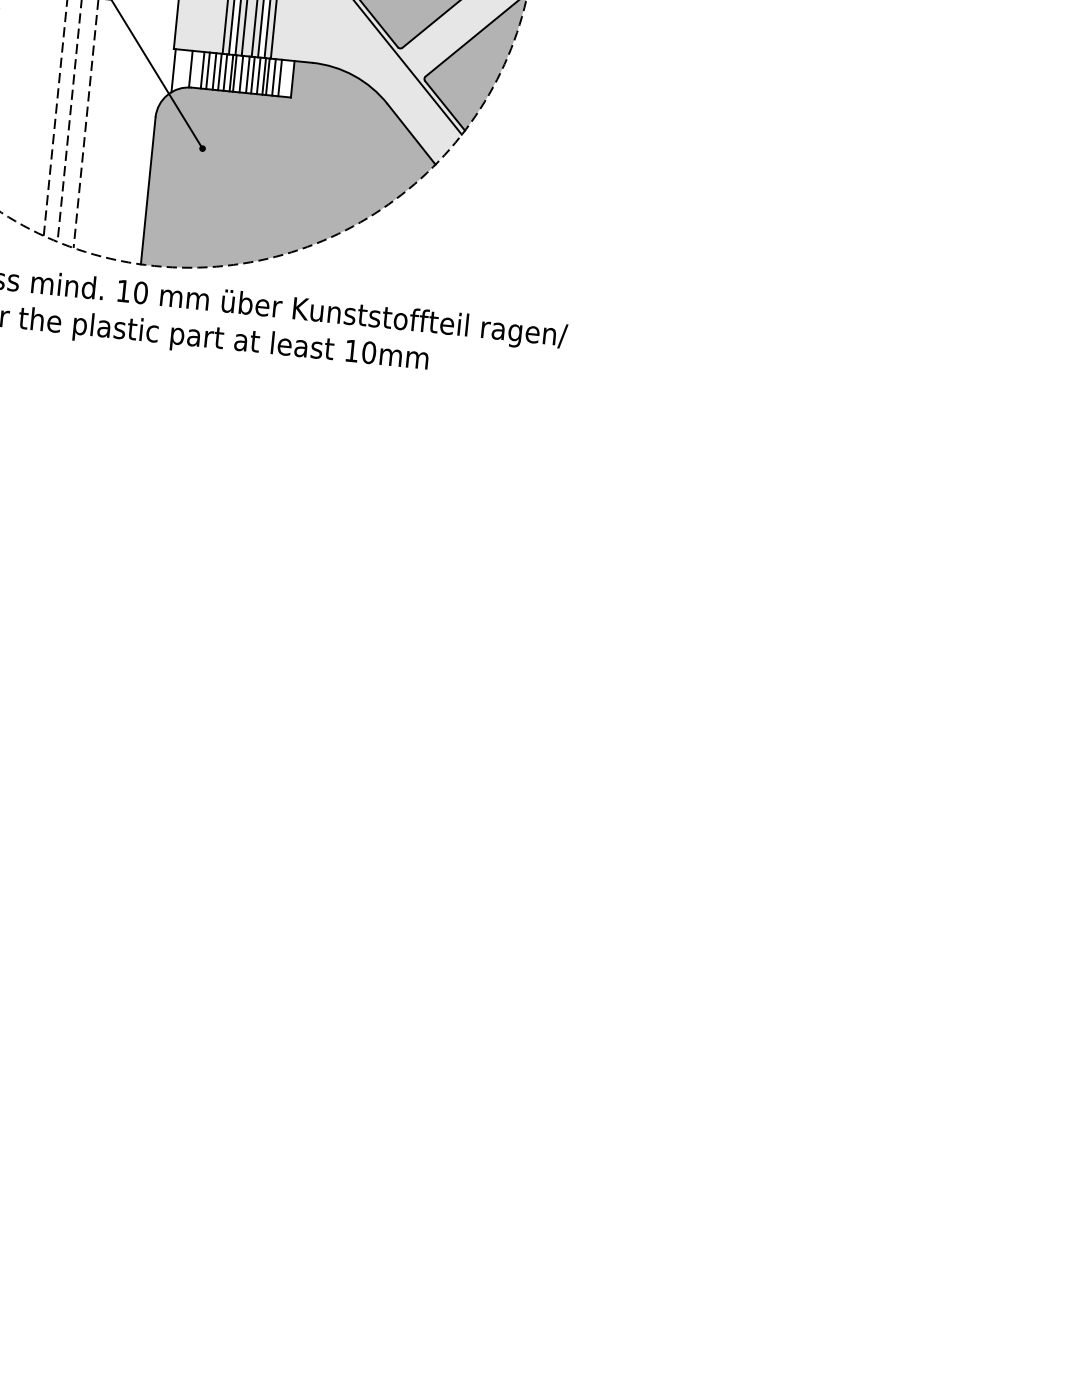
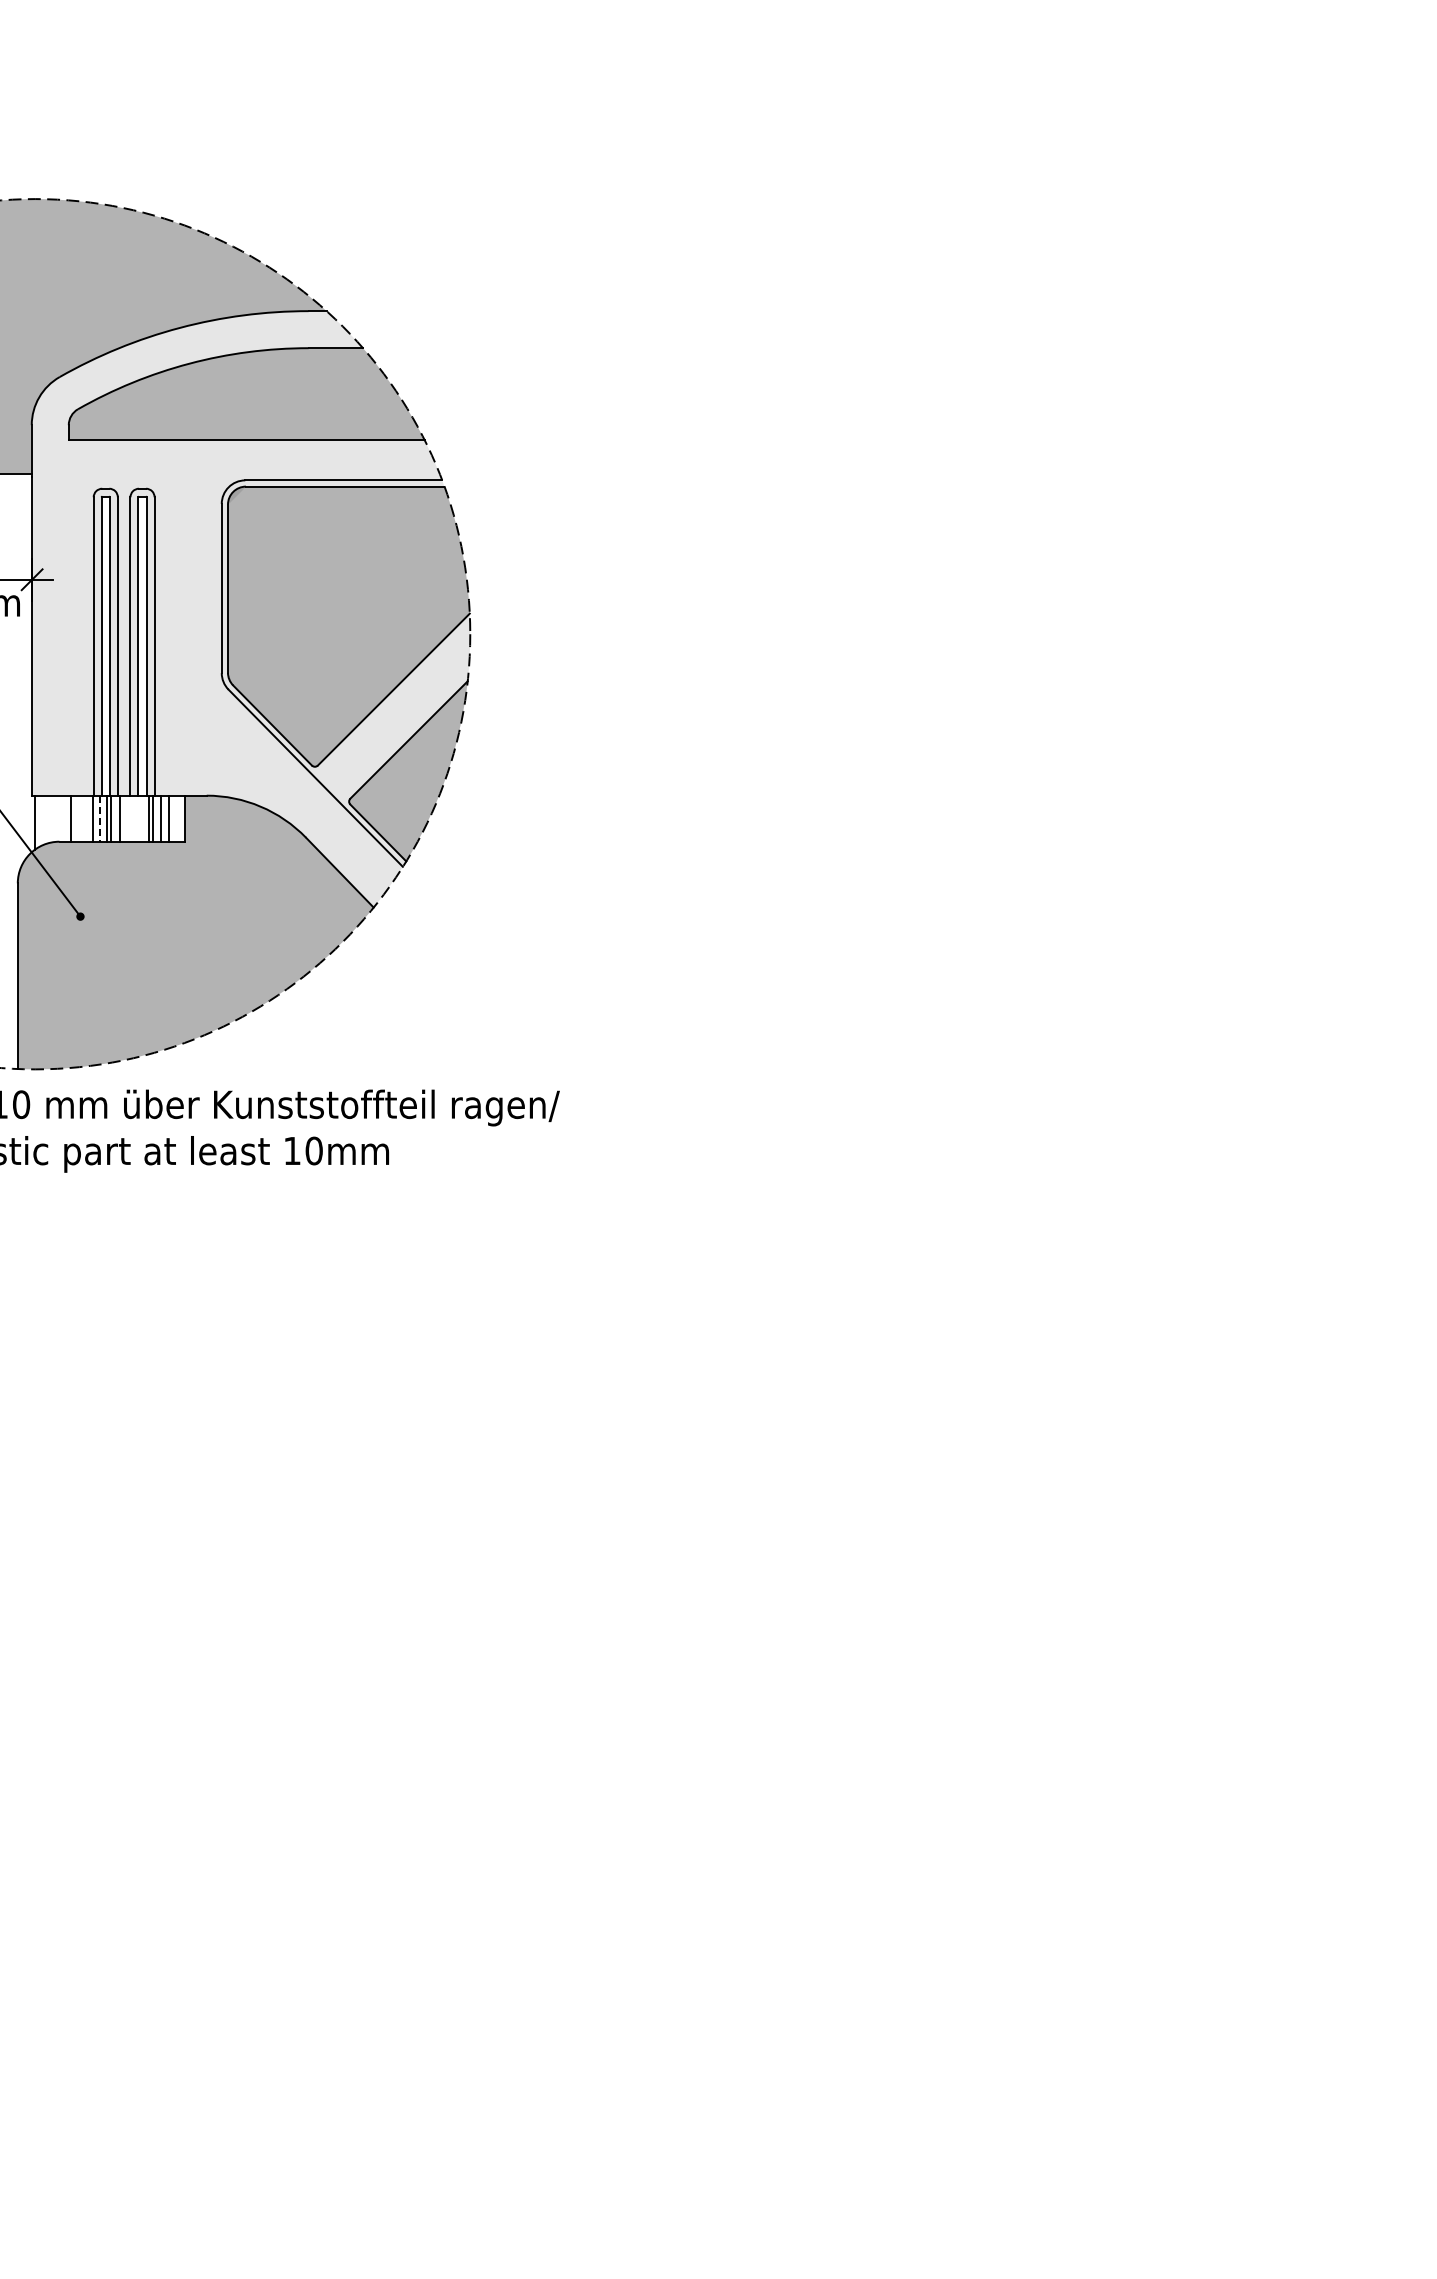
line: (190, 68) -> (55, 818), removed
line: (207, 70) -> (77, 818), removed
line: (214, 71) -> (85, 818), removed
line: (225, 73) -> (99, 819), solid -> dashed
line: (247, 74) -> (127, 818), removed
line: (253, 75) -> (134, 818), removed
line: (258, 75) -> (141, 818), removed

